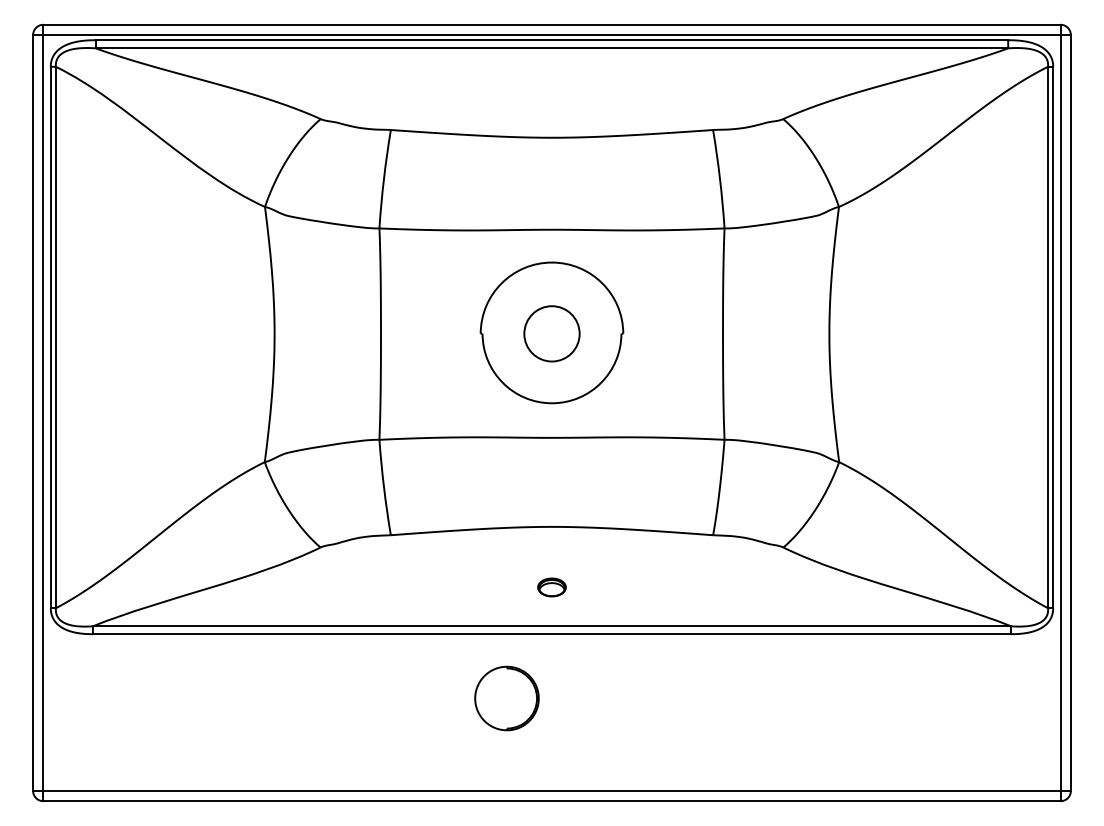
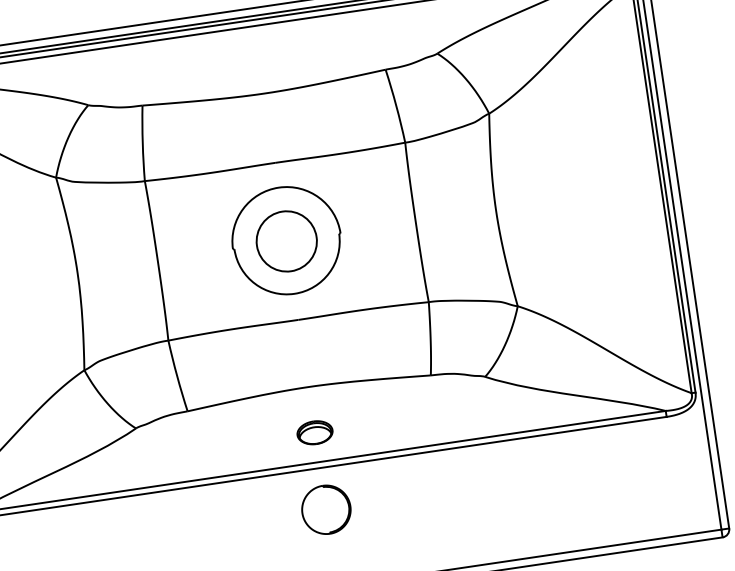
circle: (551, 333) -> (286, 241), size x1.43
part: (551, 587) -> (314, 432), size x1.67
part: (506, 698) -> (326, 509), moved

